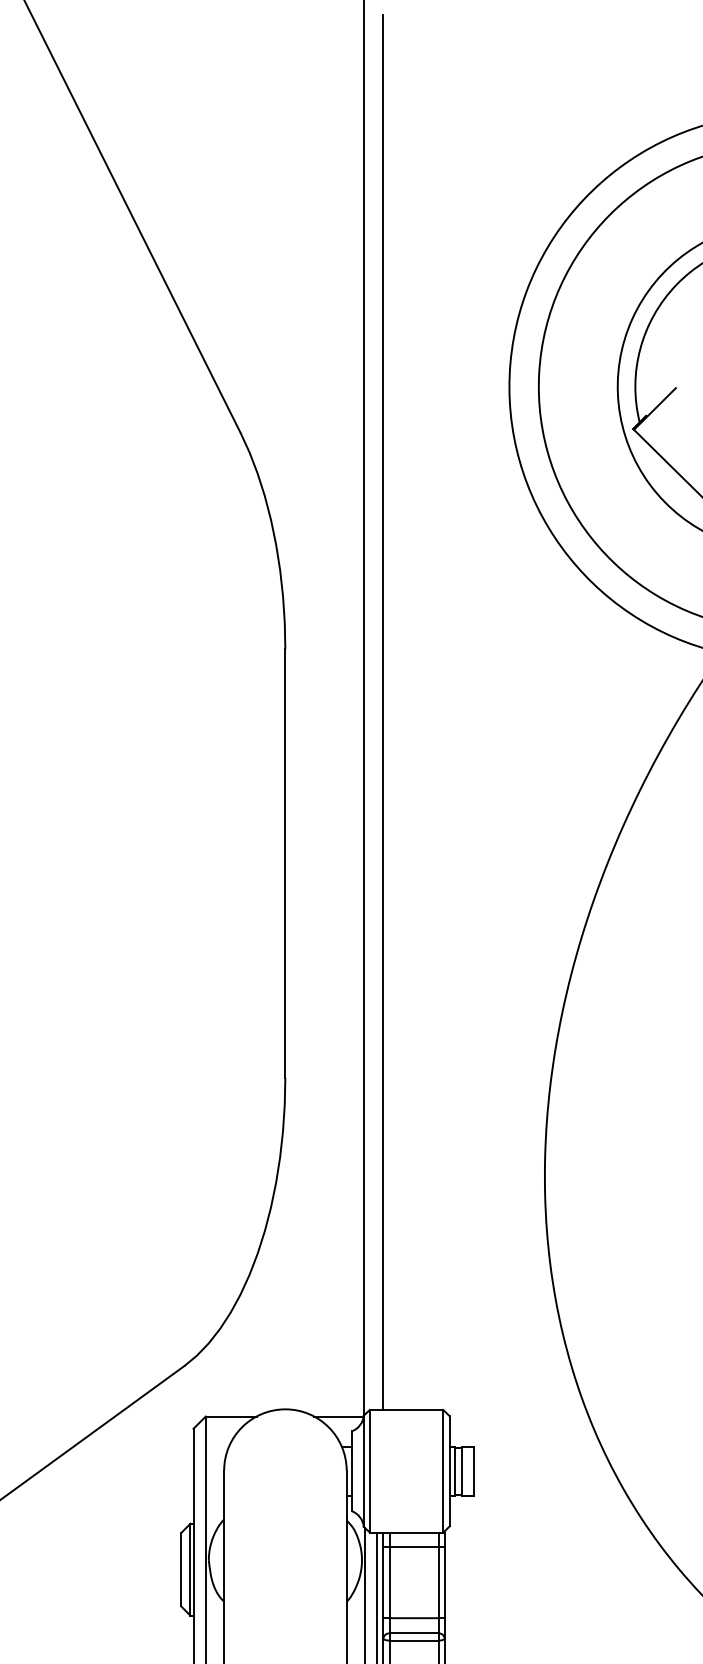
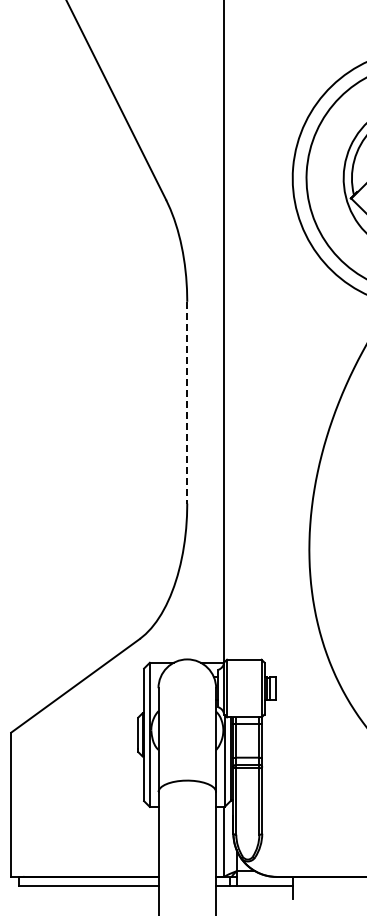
line: (383, 712) -> (233, 331), removed
line: (285, 863) -> (187, 402), solid -> dashed

